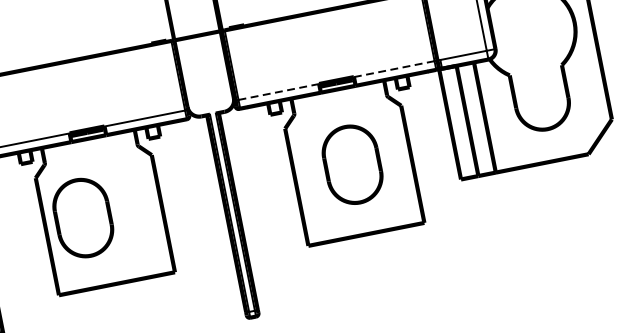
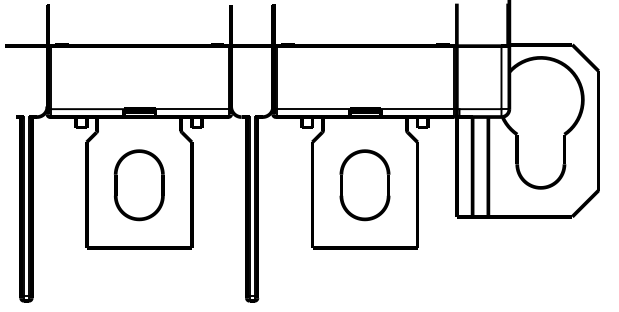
line: (395, 69) -> (418, 109), dashed -> solid
line: (279, 92) -> (313, 109), dashed -> solid
part: (83, 218) -> (139, 185), moved

